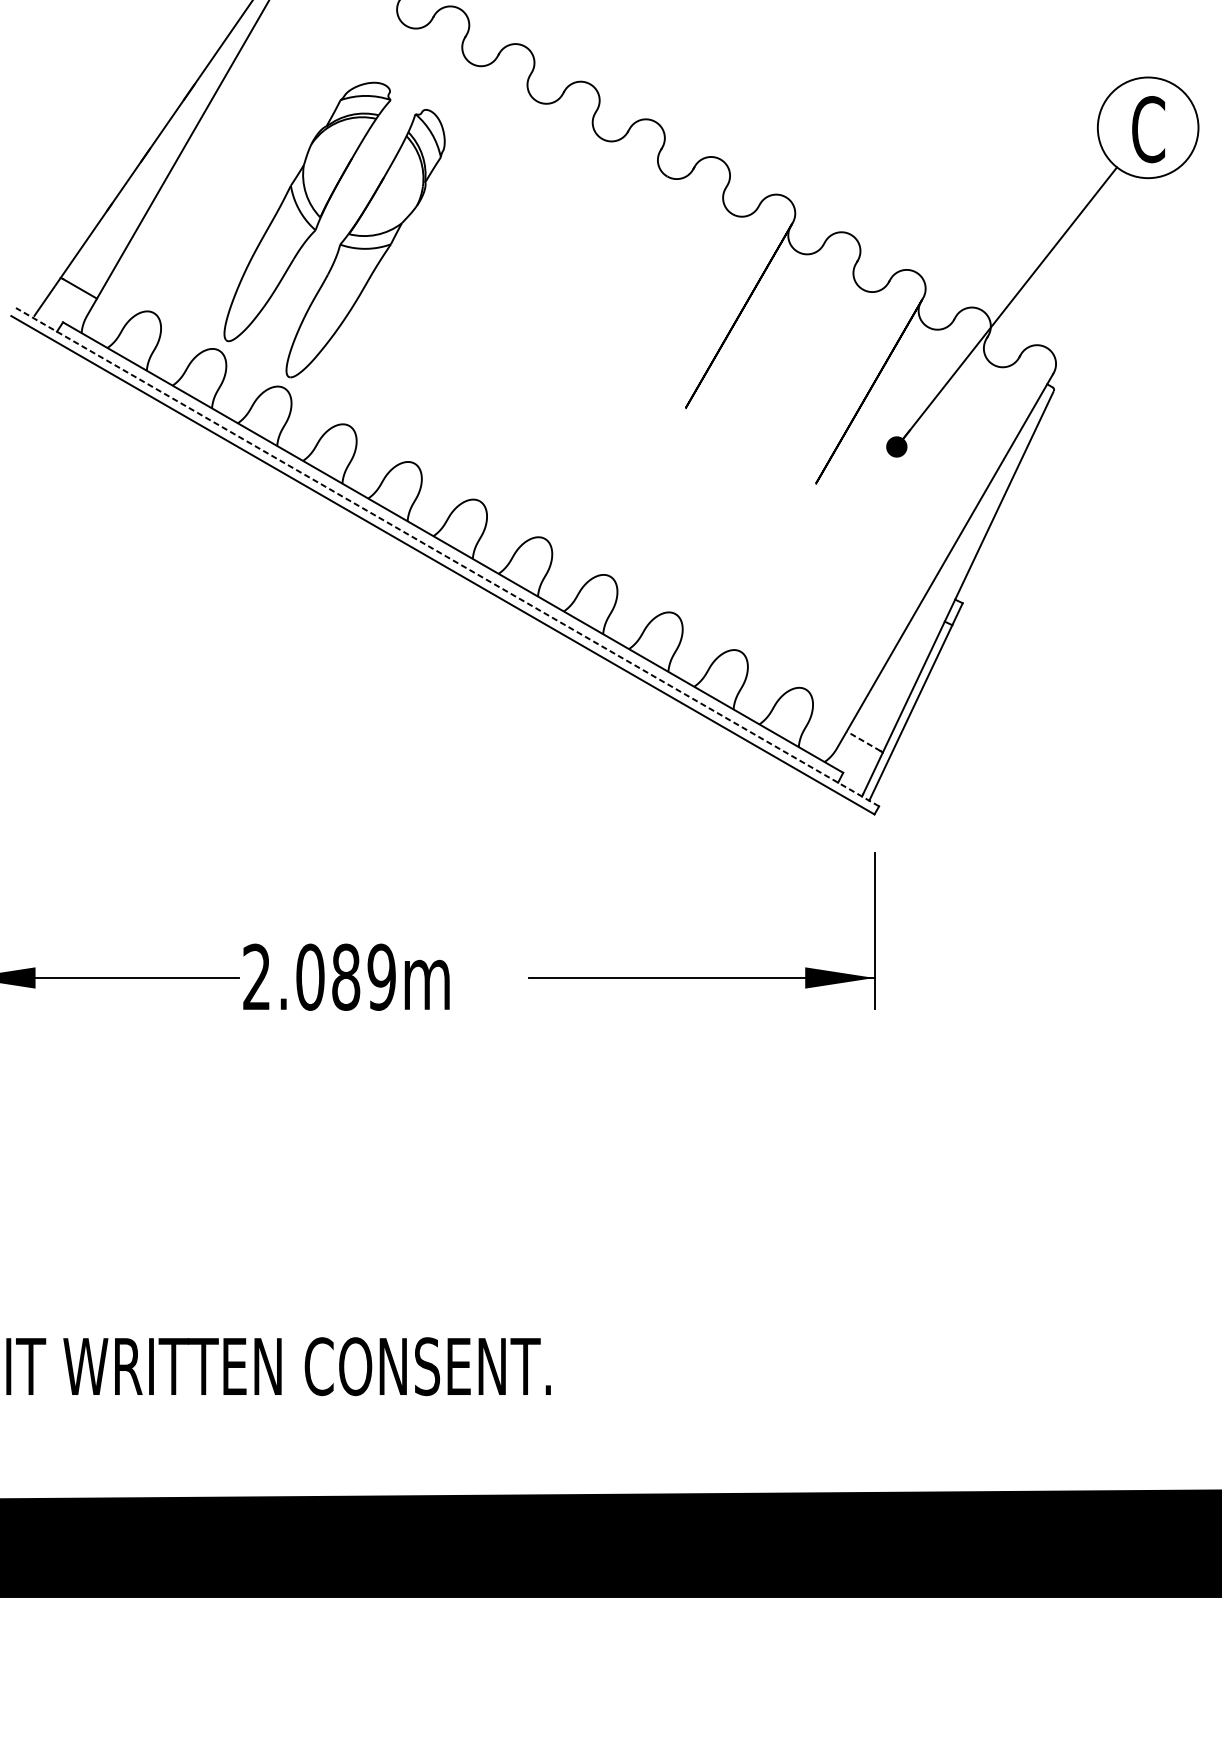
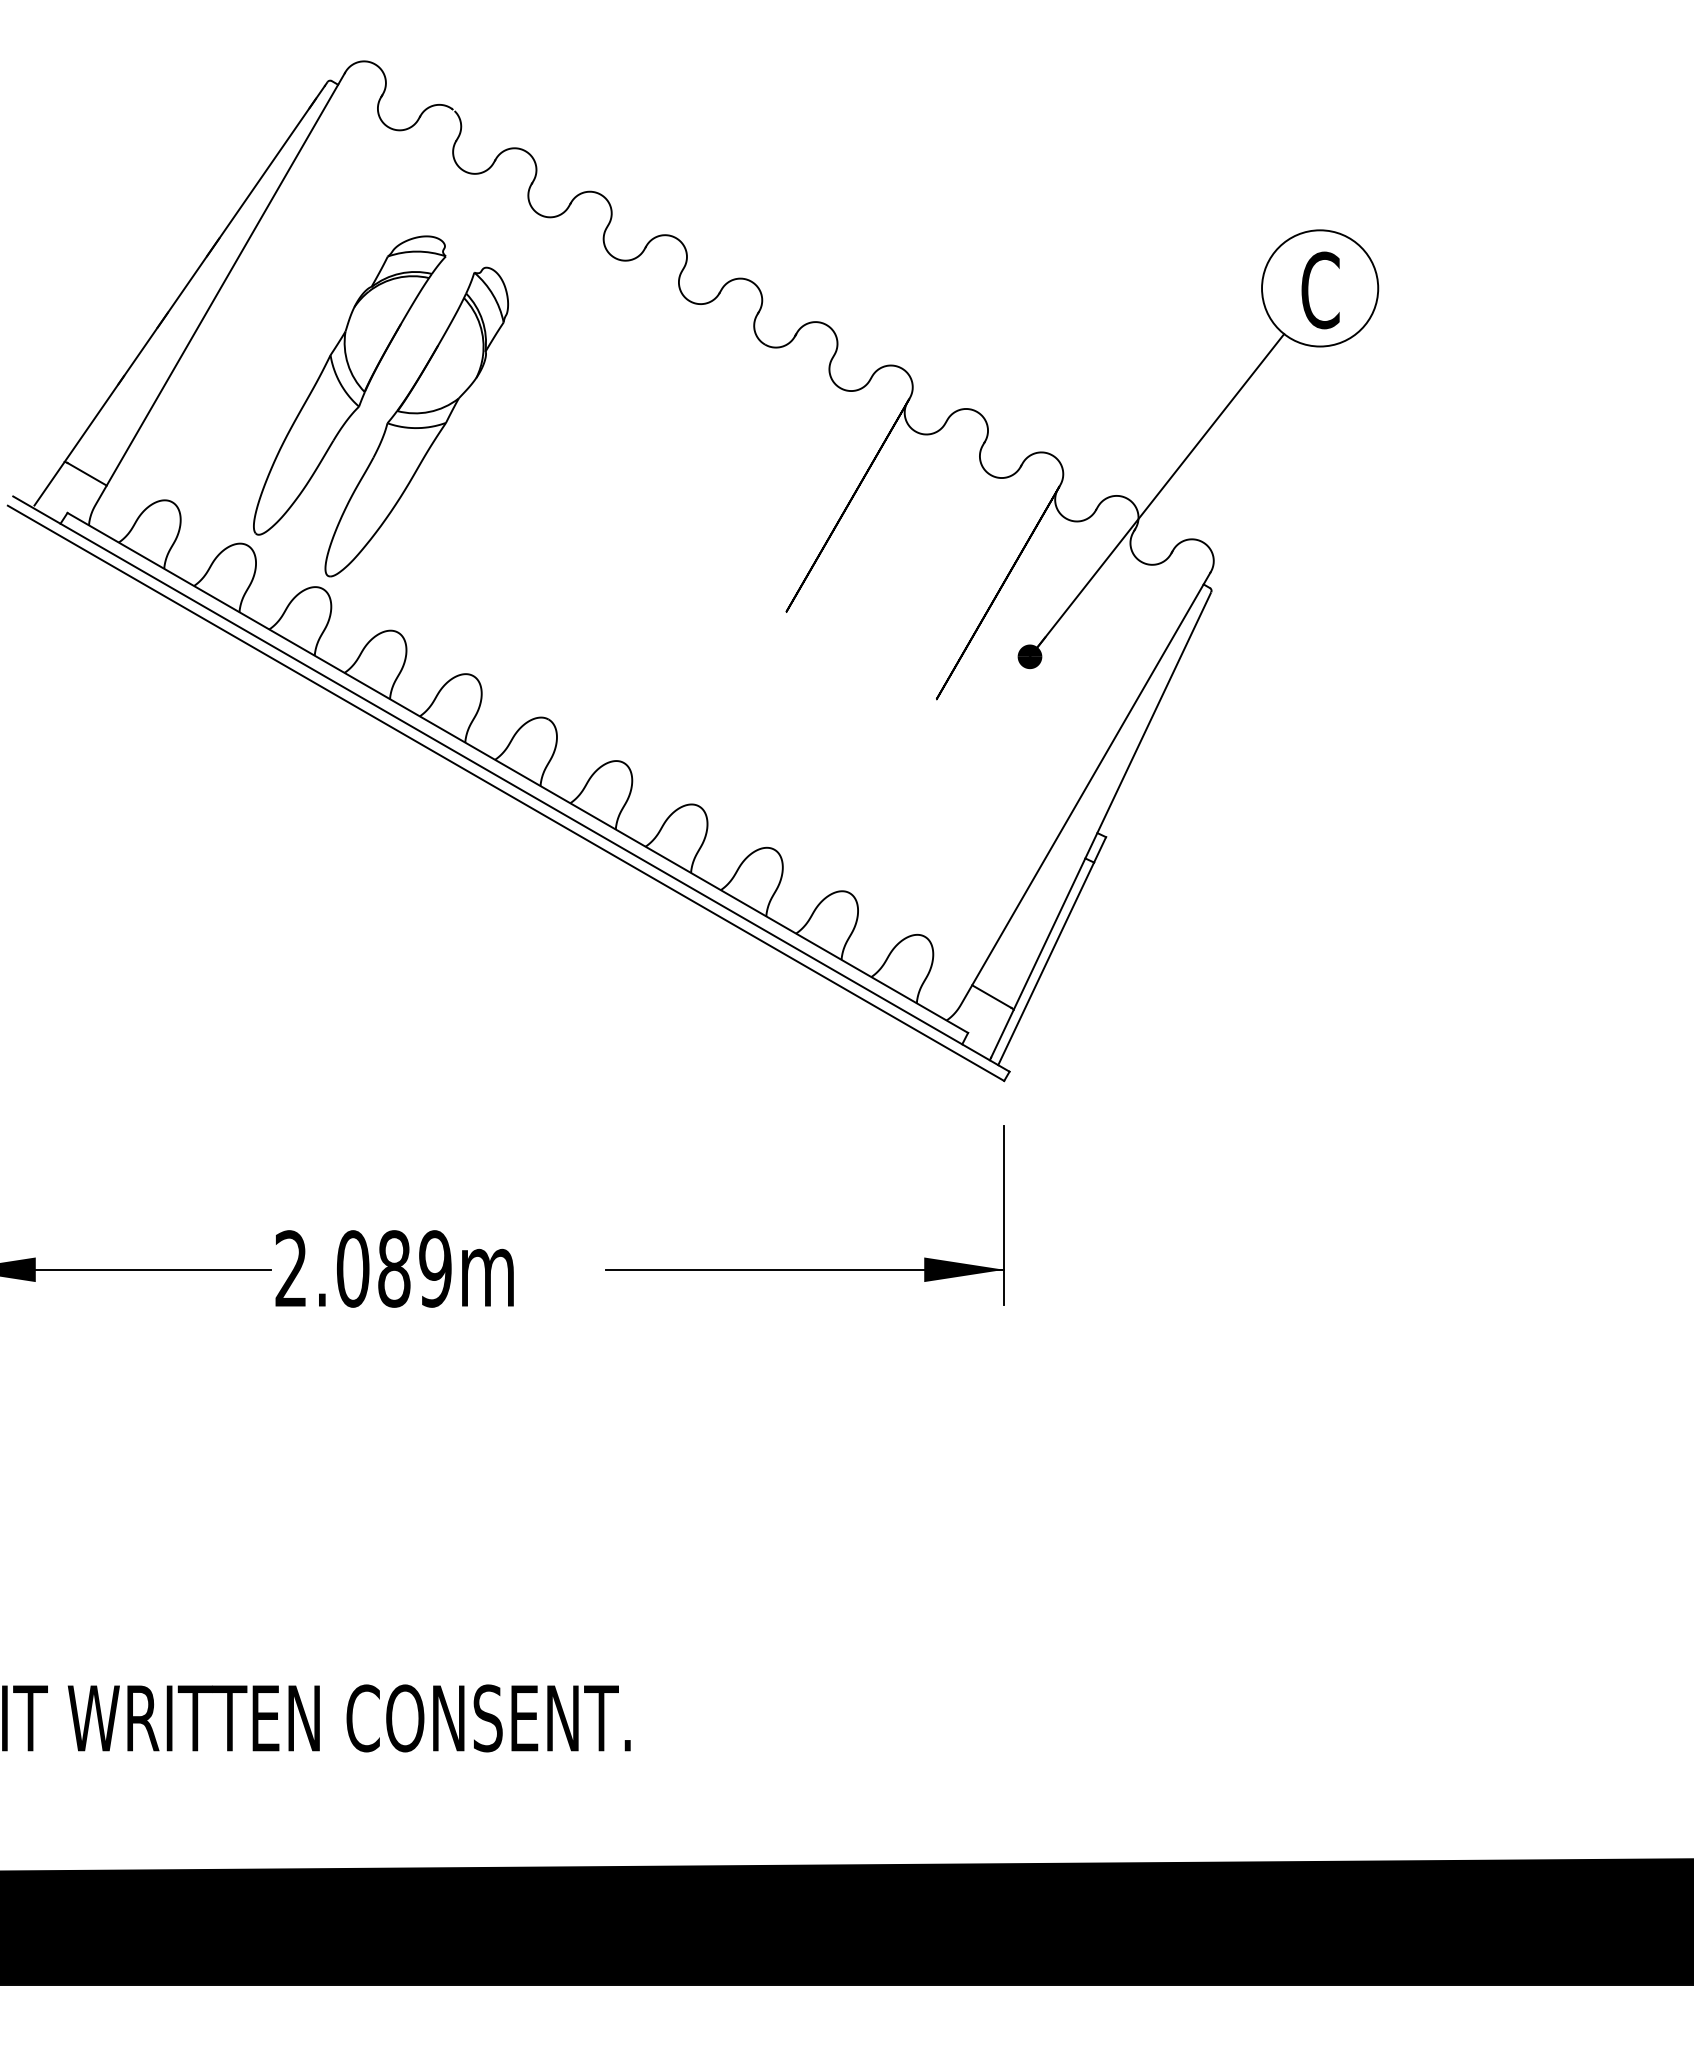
line: (446, 556) -> (510, 783), dashed -> solid
line: (863, 741) -> (991, 996), dashed -> solid

